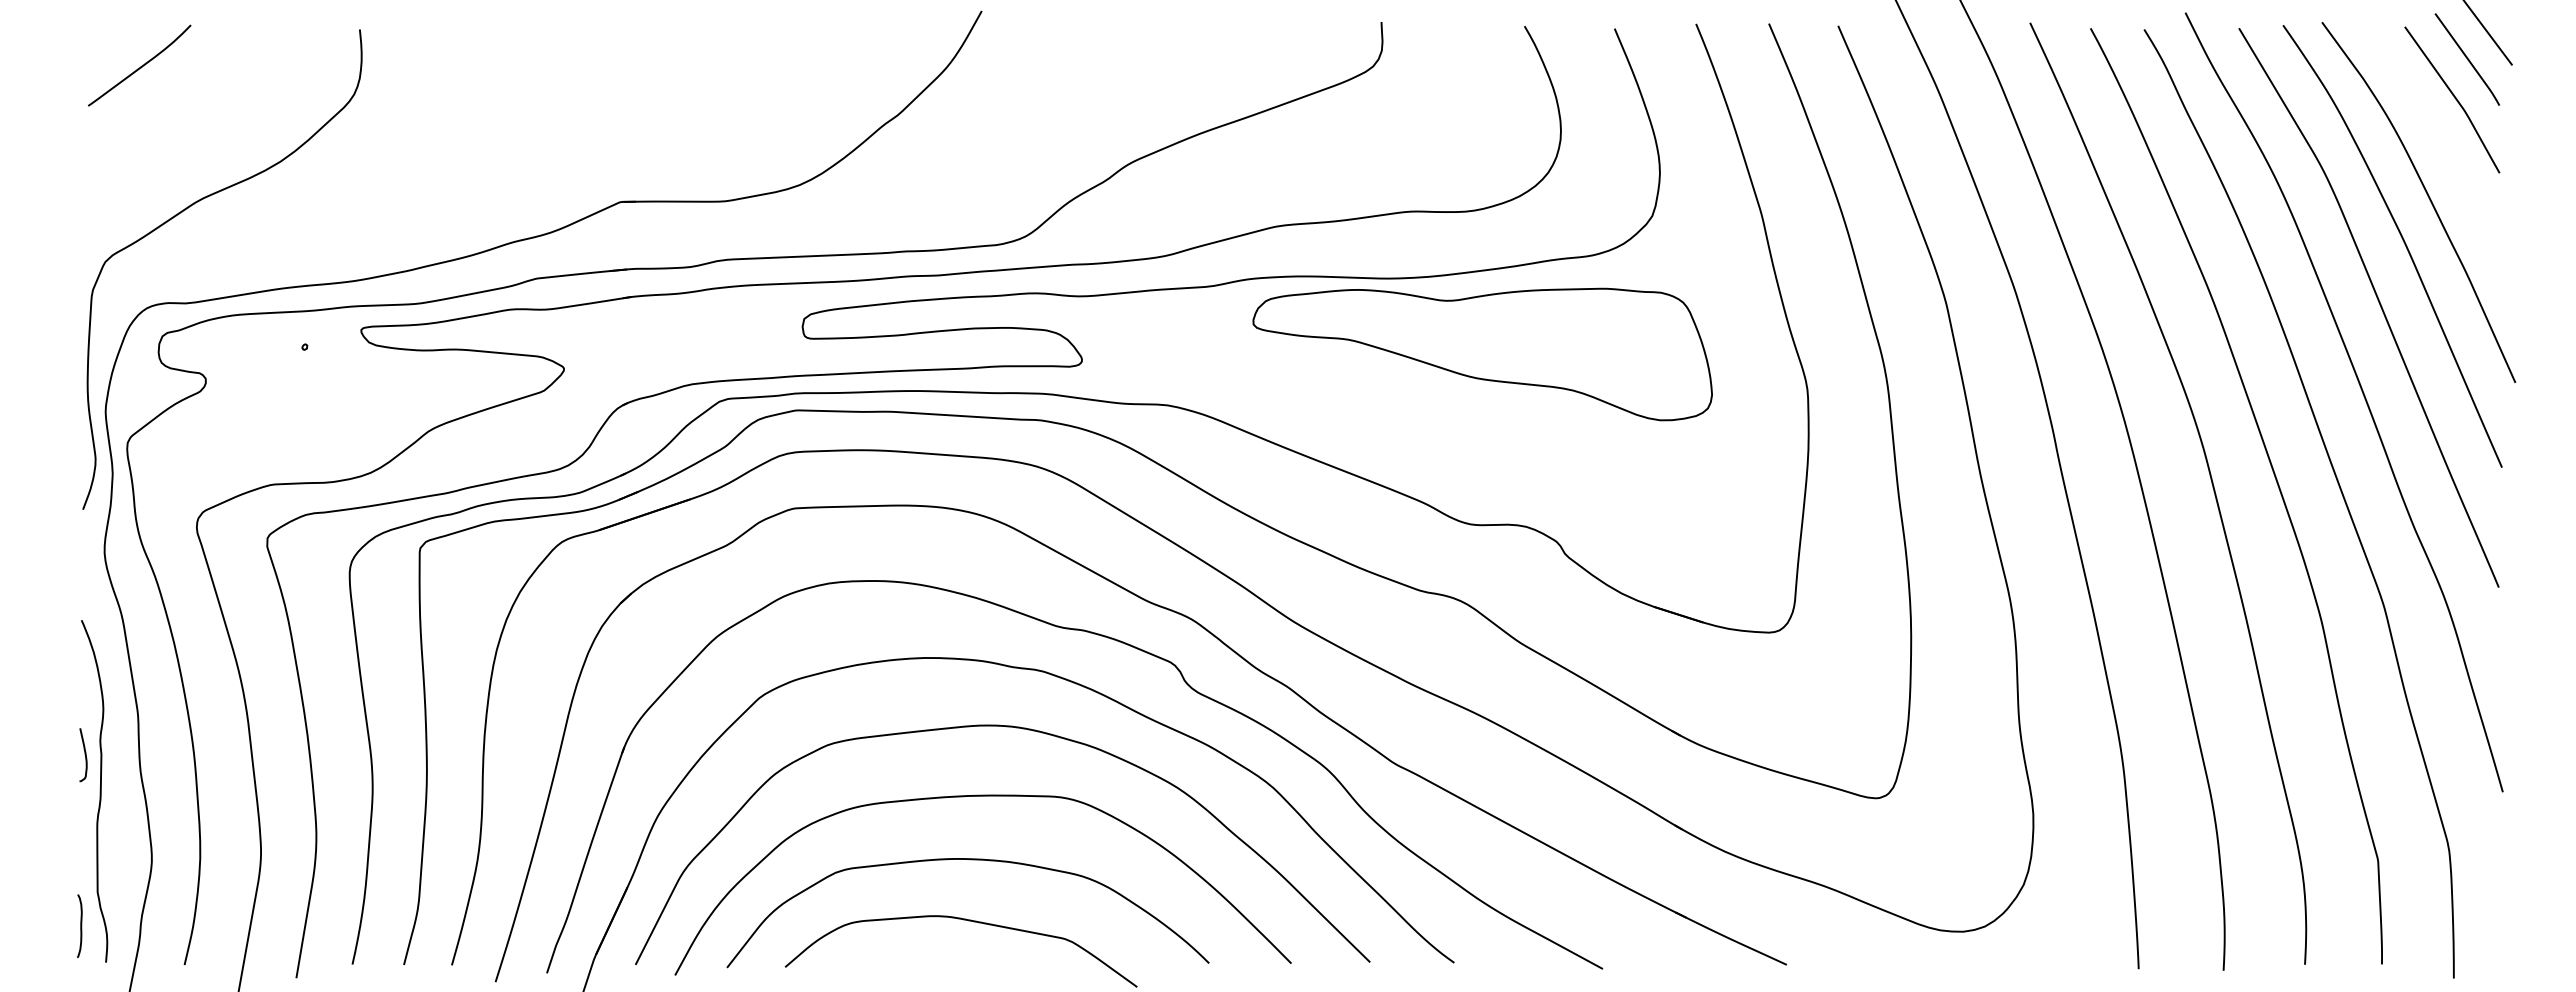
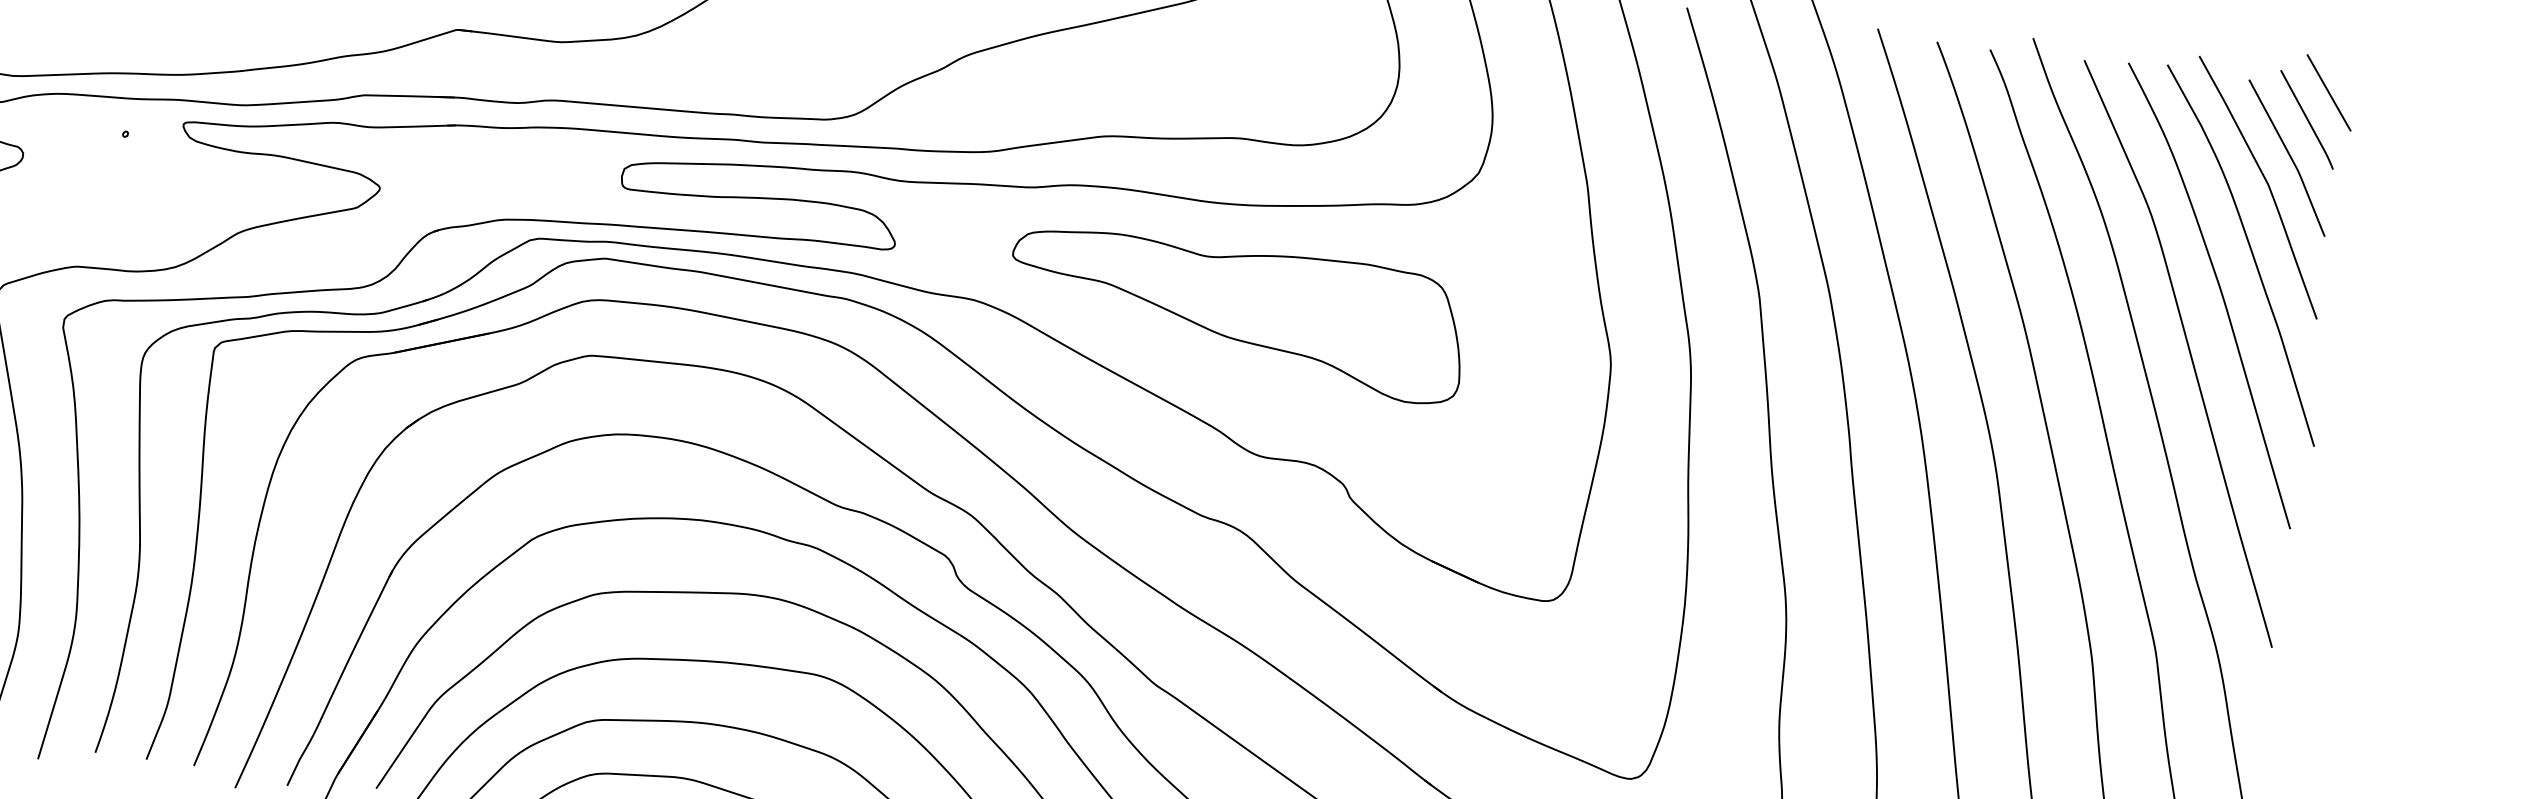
curve: (2435, 128) -> (2266, 184), added
part: (1482, 354) -> (1236, 314), moved

